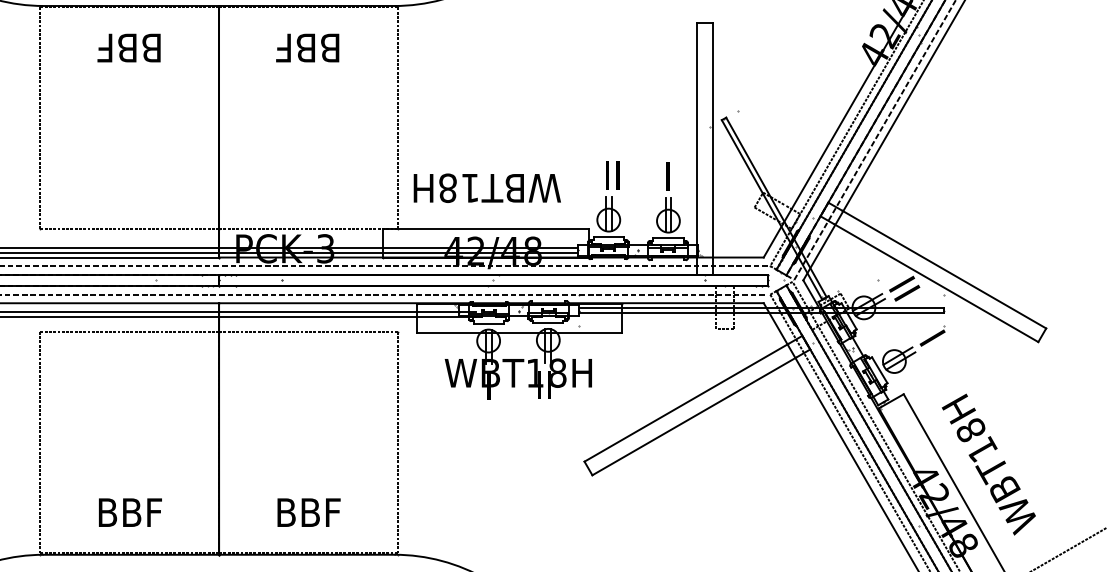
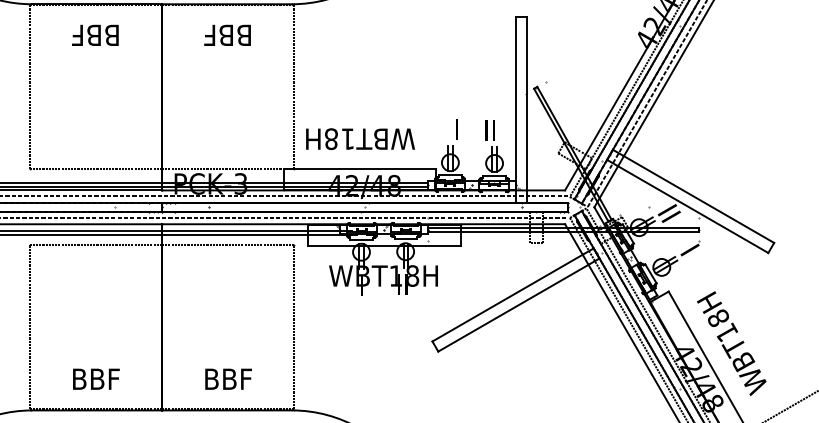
text: (607, 175) -> (449, 129), II -> I
text: (657, 176) -> (486, 130), I -> II

